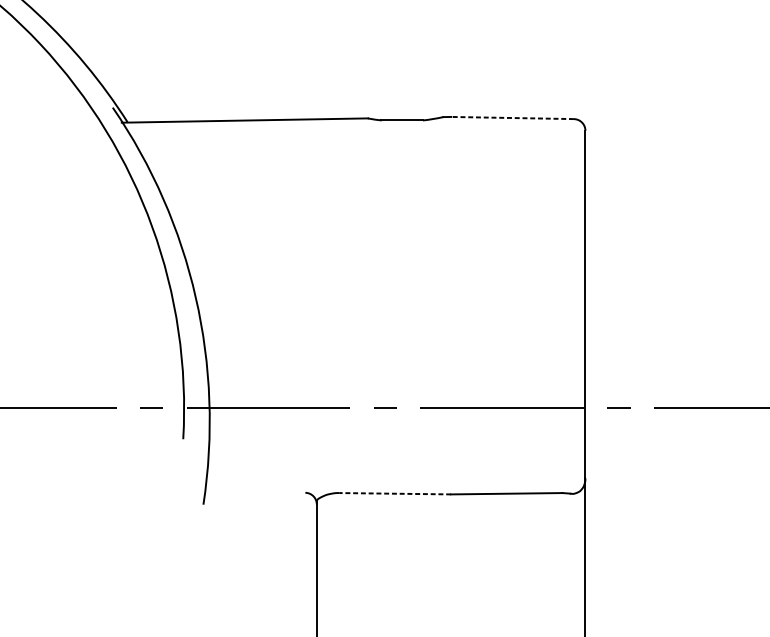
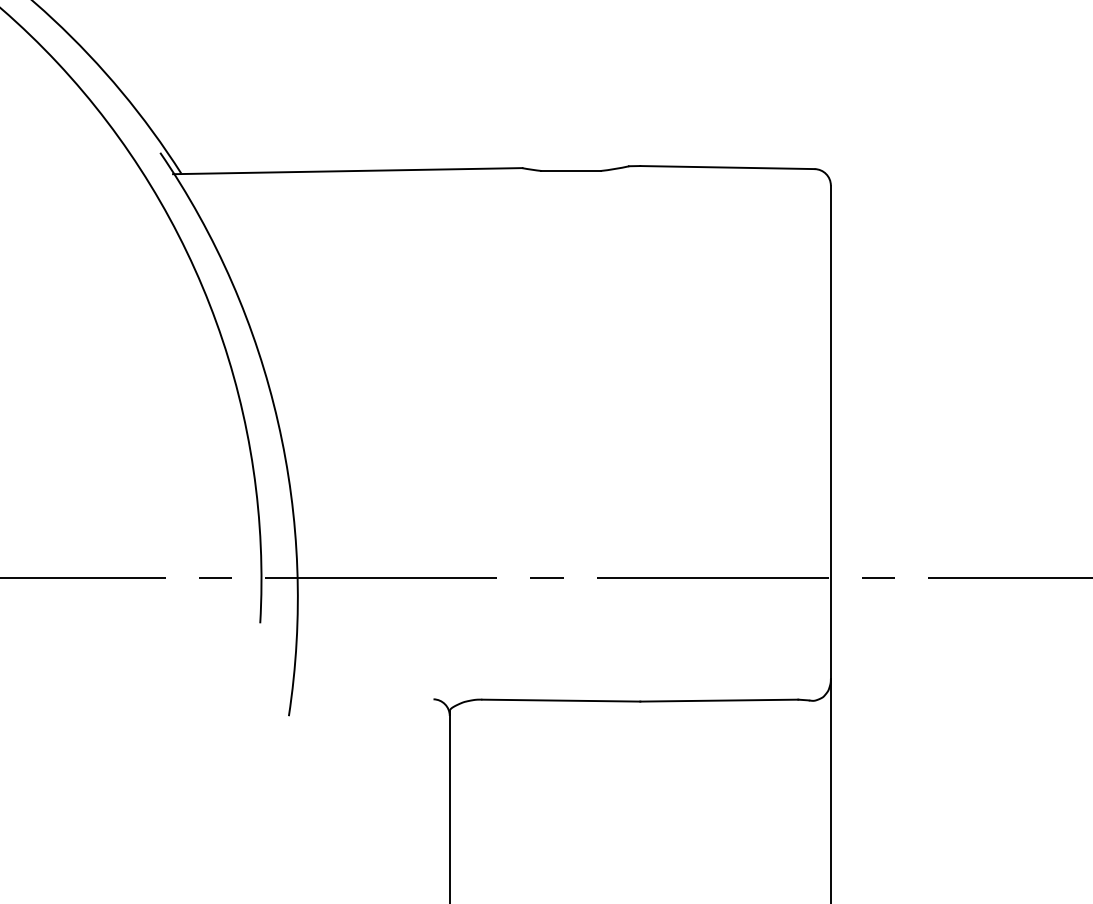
line: (511, 117) -> (726, 167), dashed -> solid
line: (394, 493) -> (560, 700), dashed -> solid

